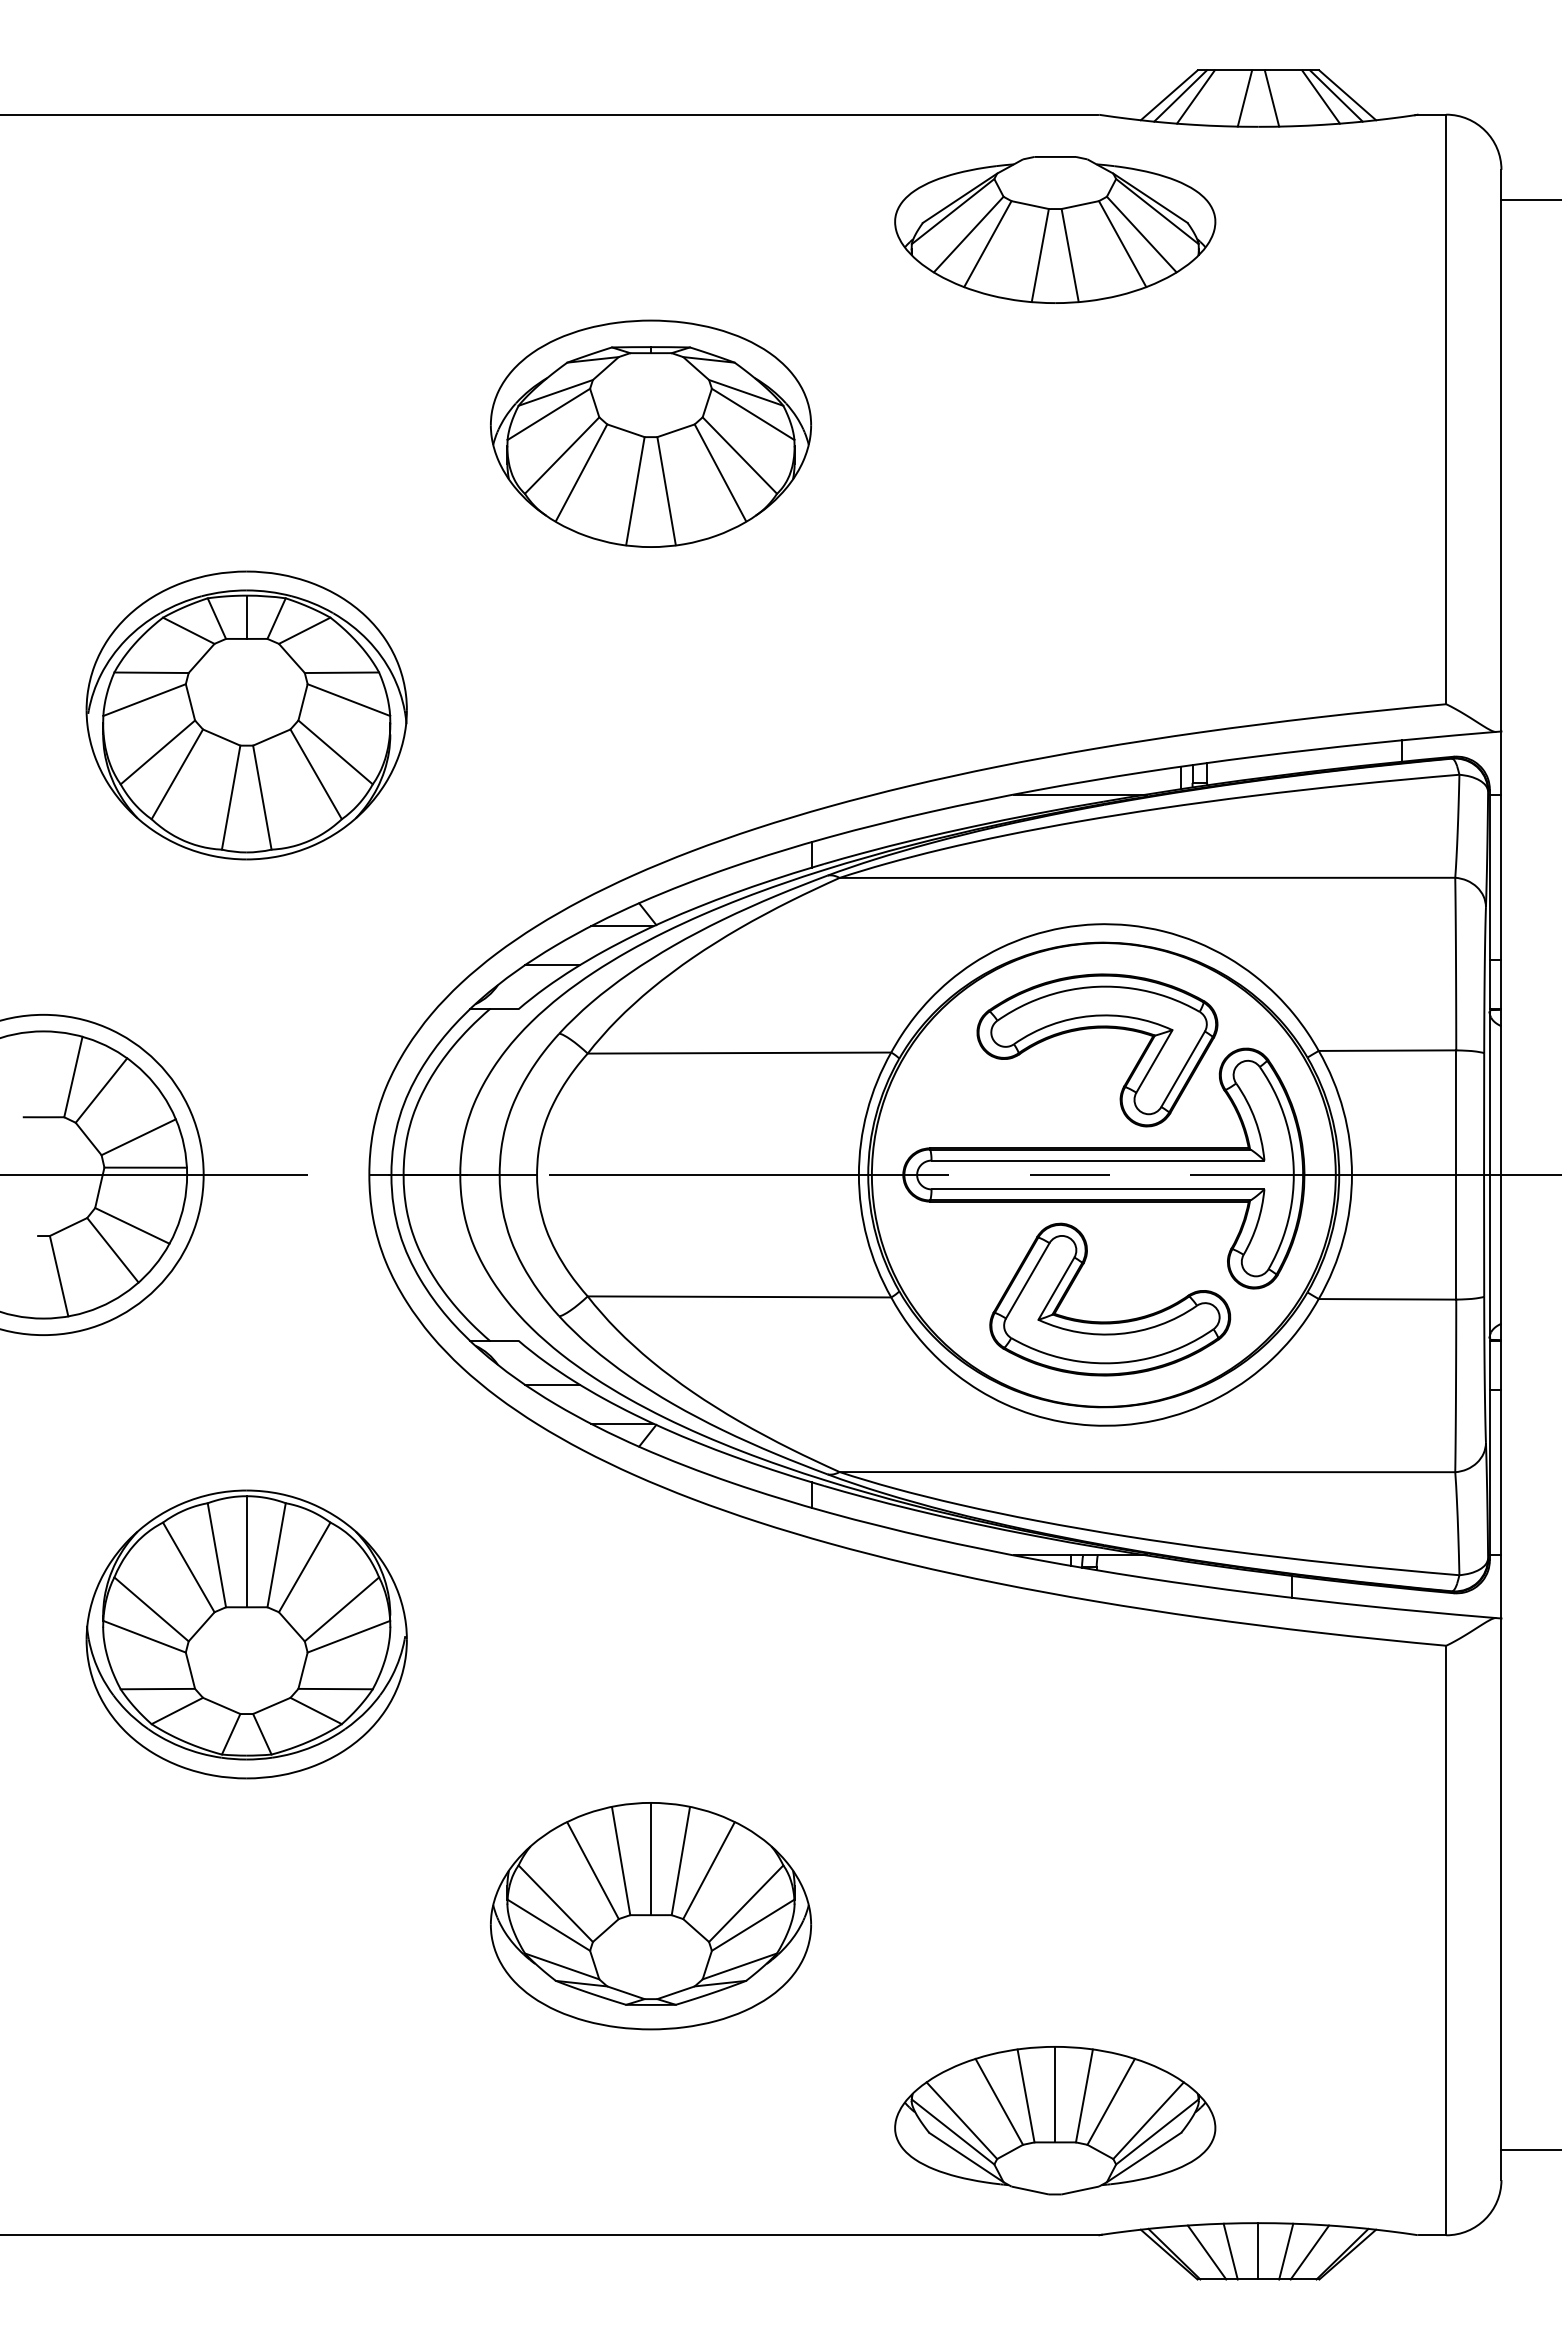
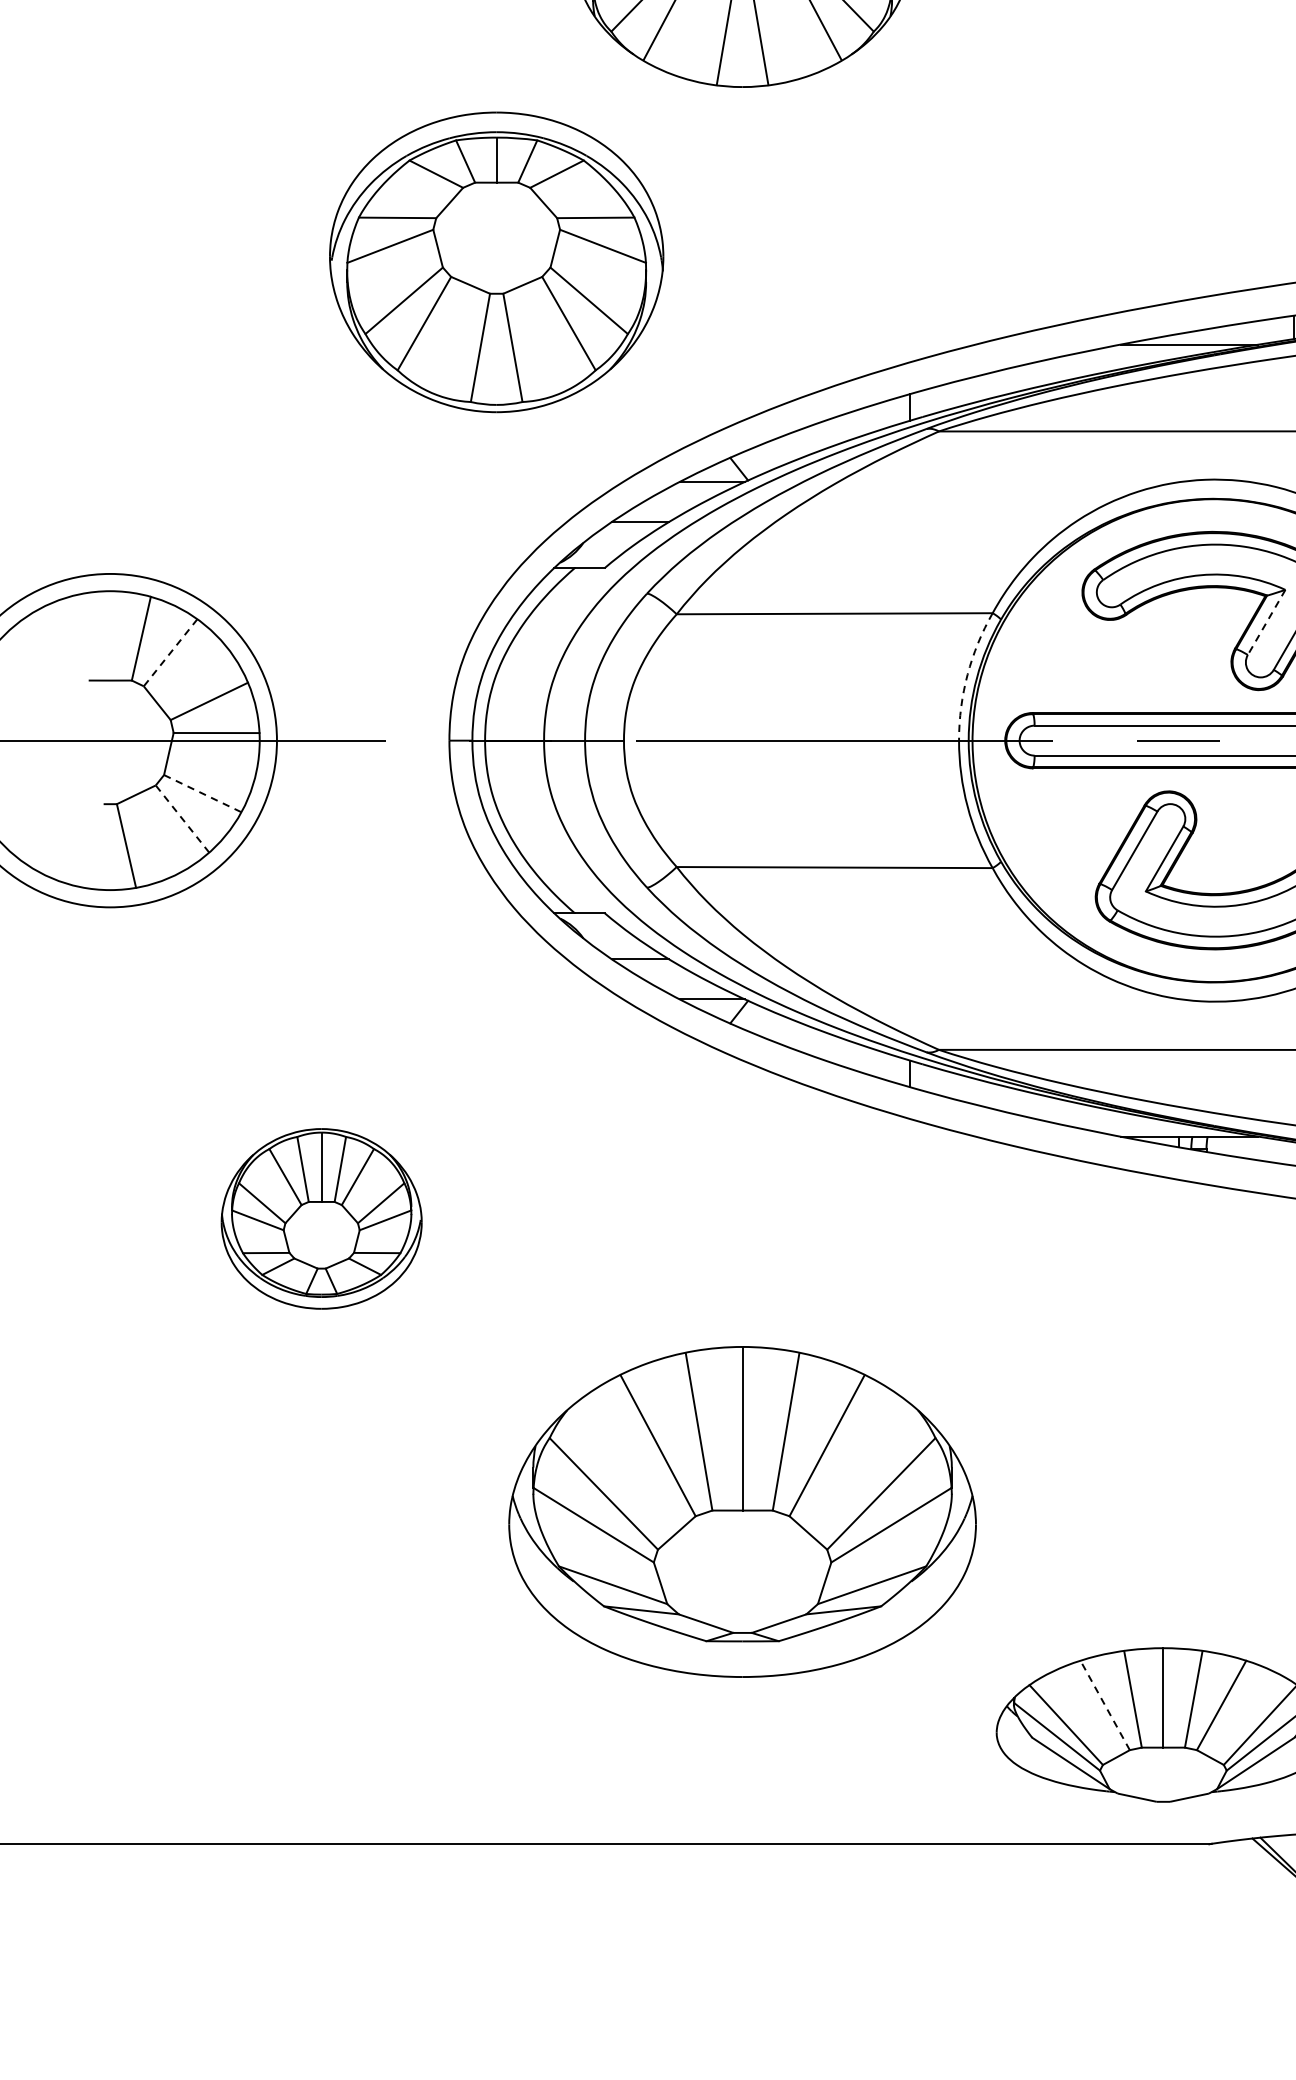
part: (246, 715) -> (496, 262), moved
line: (1154, 1061) -> (1266, 622), solid -> dashed
line: (101, 1090) -> (170, 652), solid -> dashed
arc: (867, 1111) -> (967, 674), solid -> dashed
line: (132, 1226) -> (202, 794), solid -> dashed
line: (112, 1249) -> (182, 818), solid -> dashed
part: (246, 1634) -> (321, 1218), size x0.6
part: (650, 1916) -> (742, 1512), size x1.4
line: (999, 2101) -> (1105, 1705), solid -> dashed

